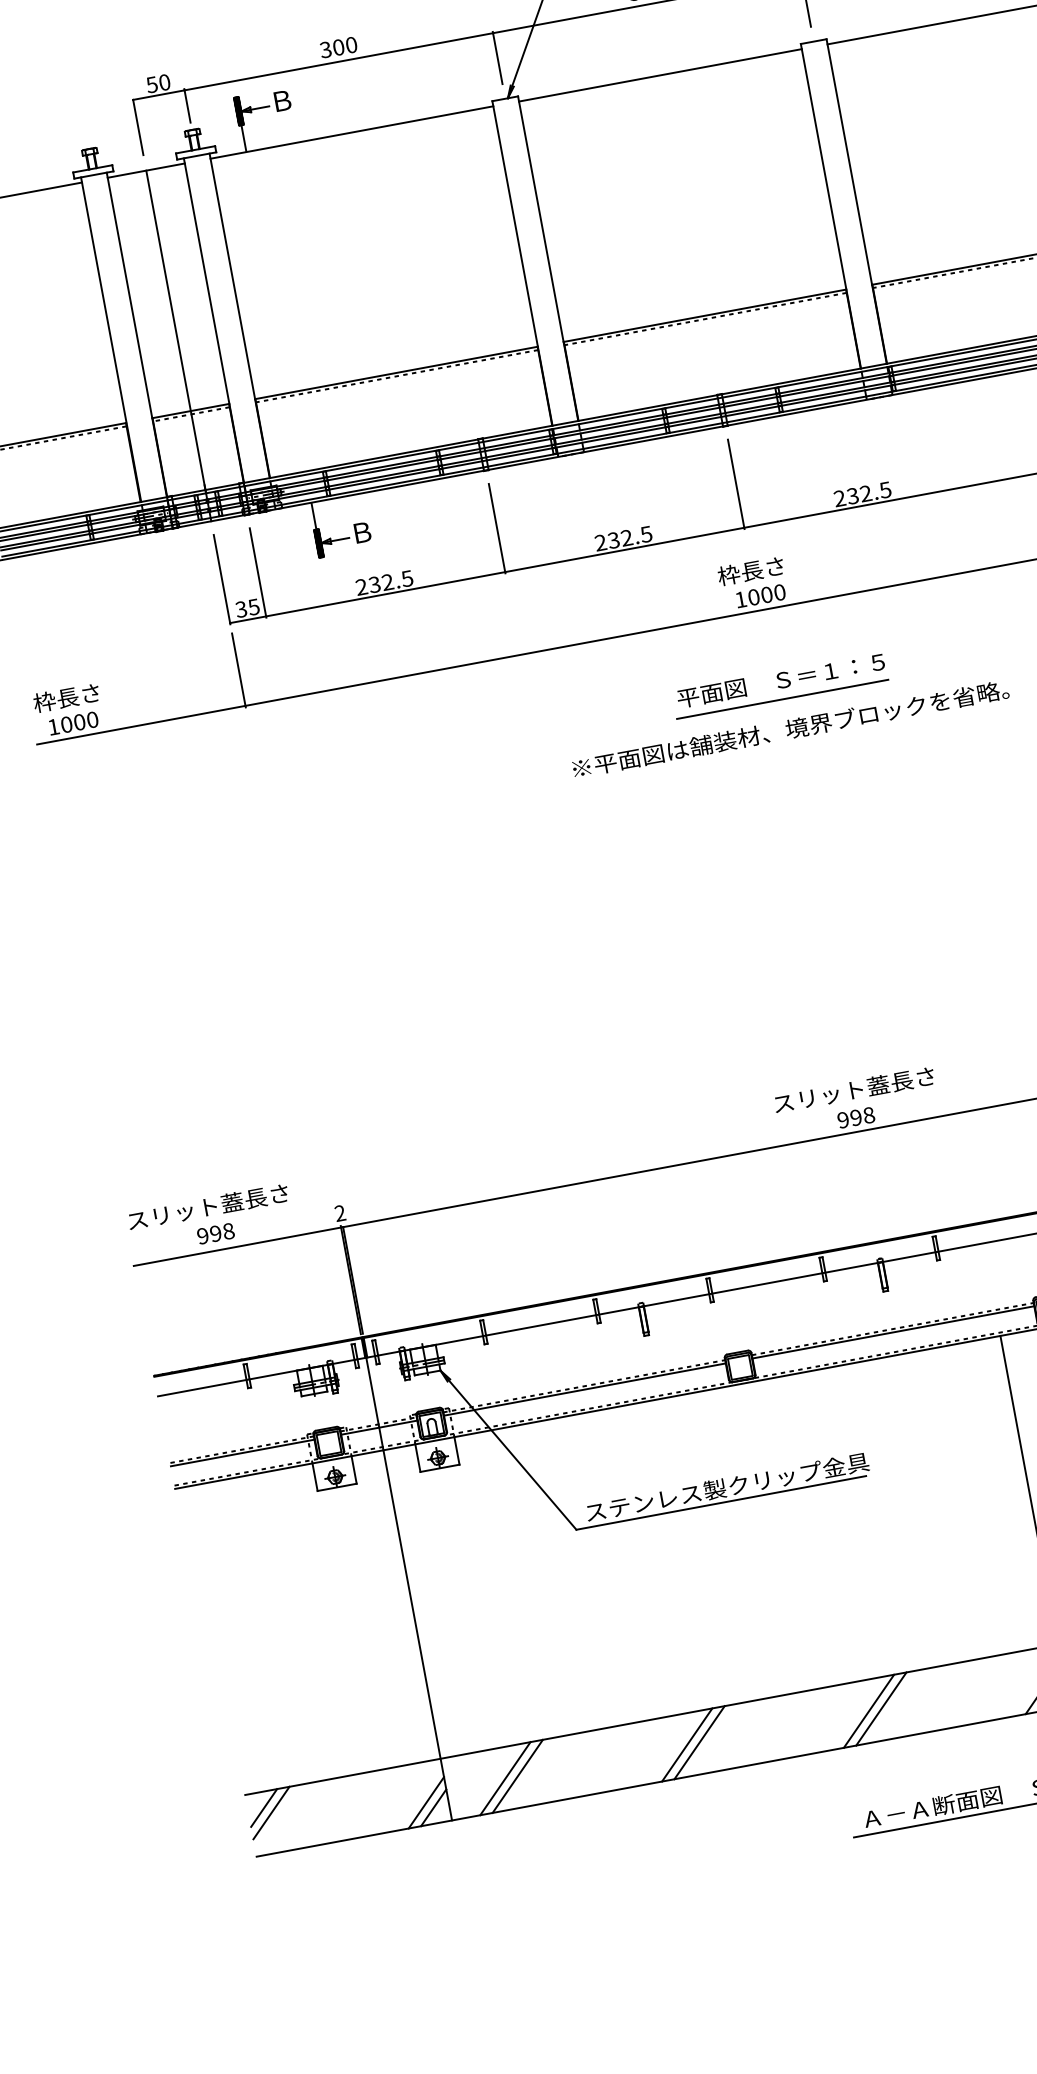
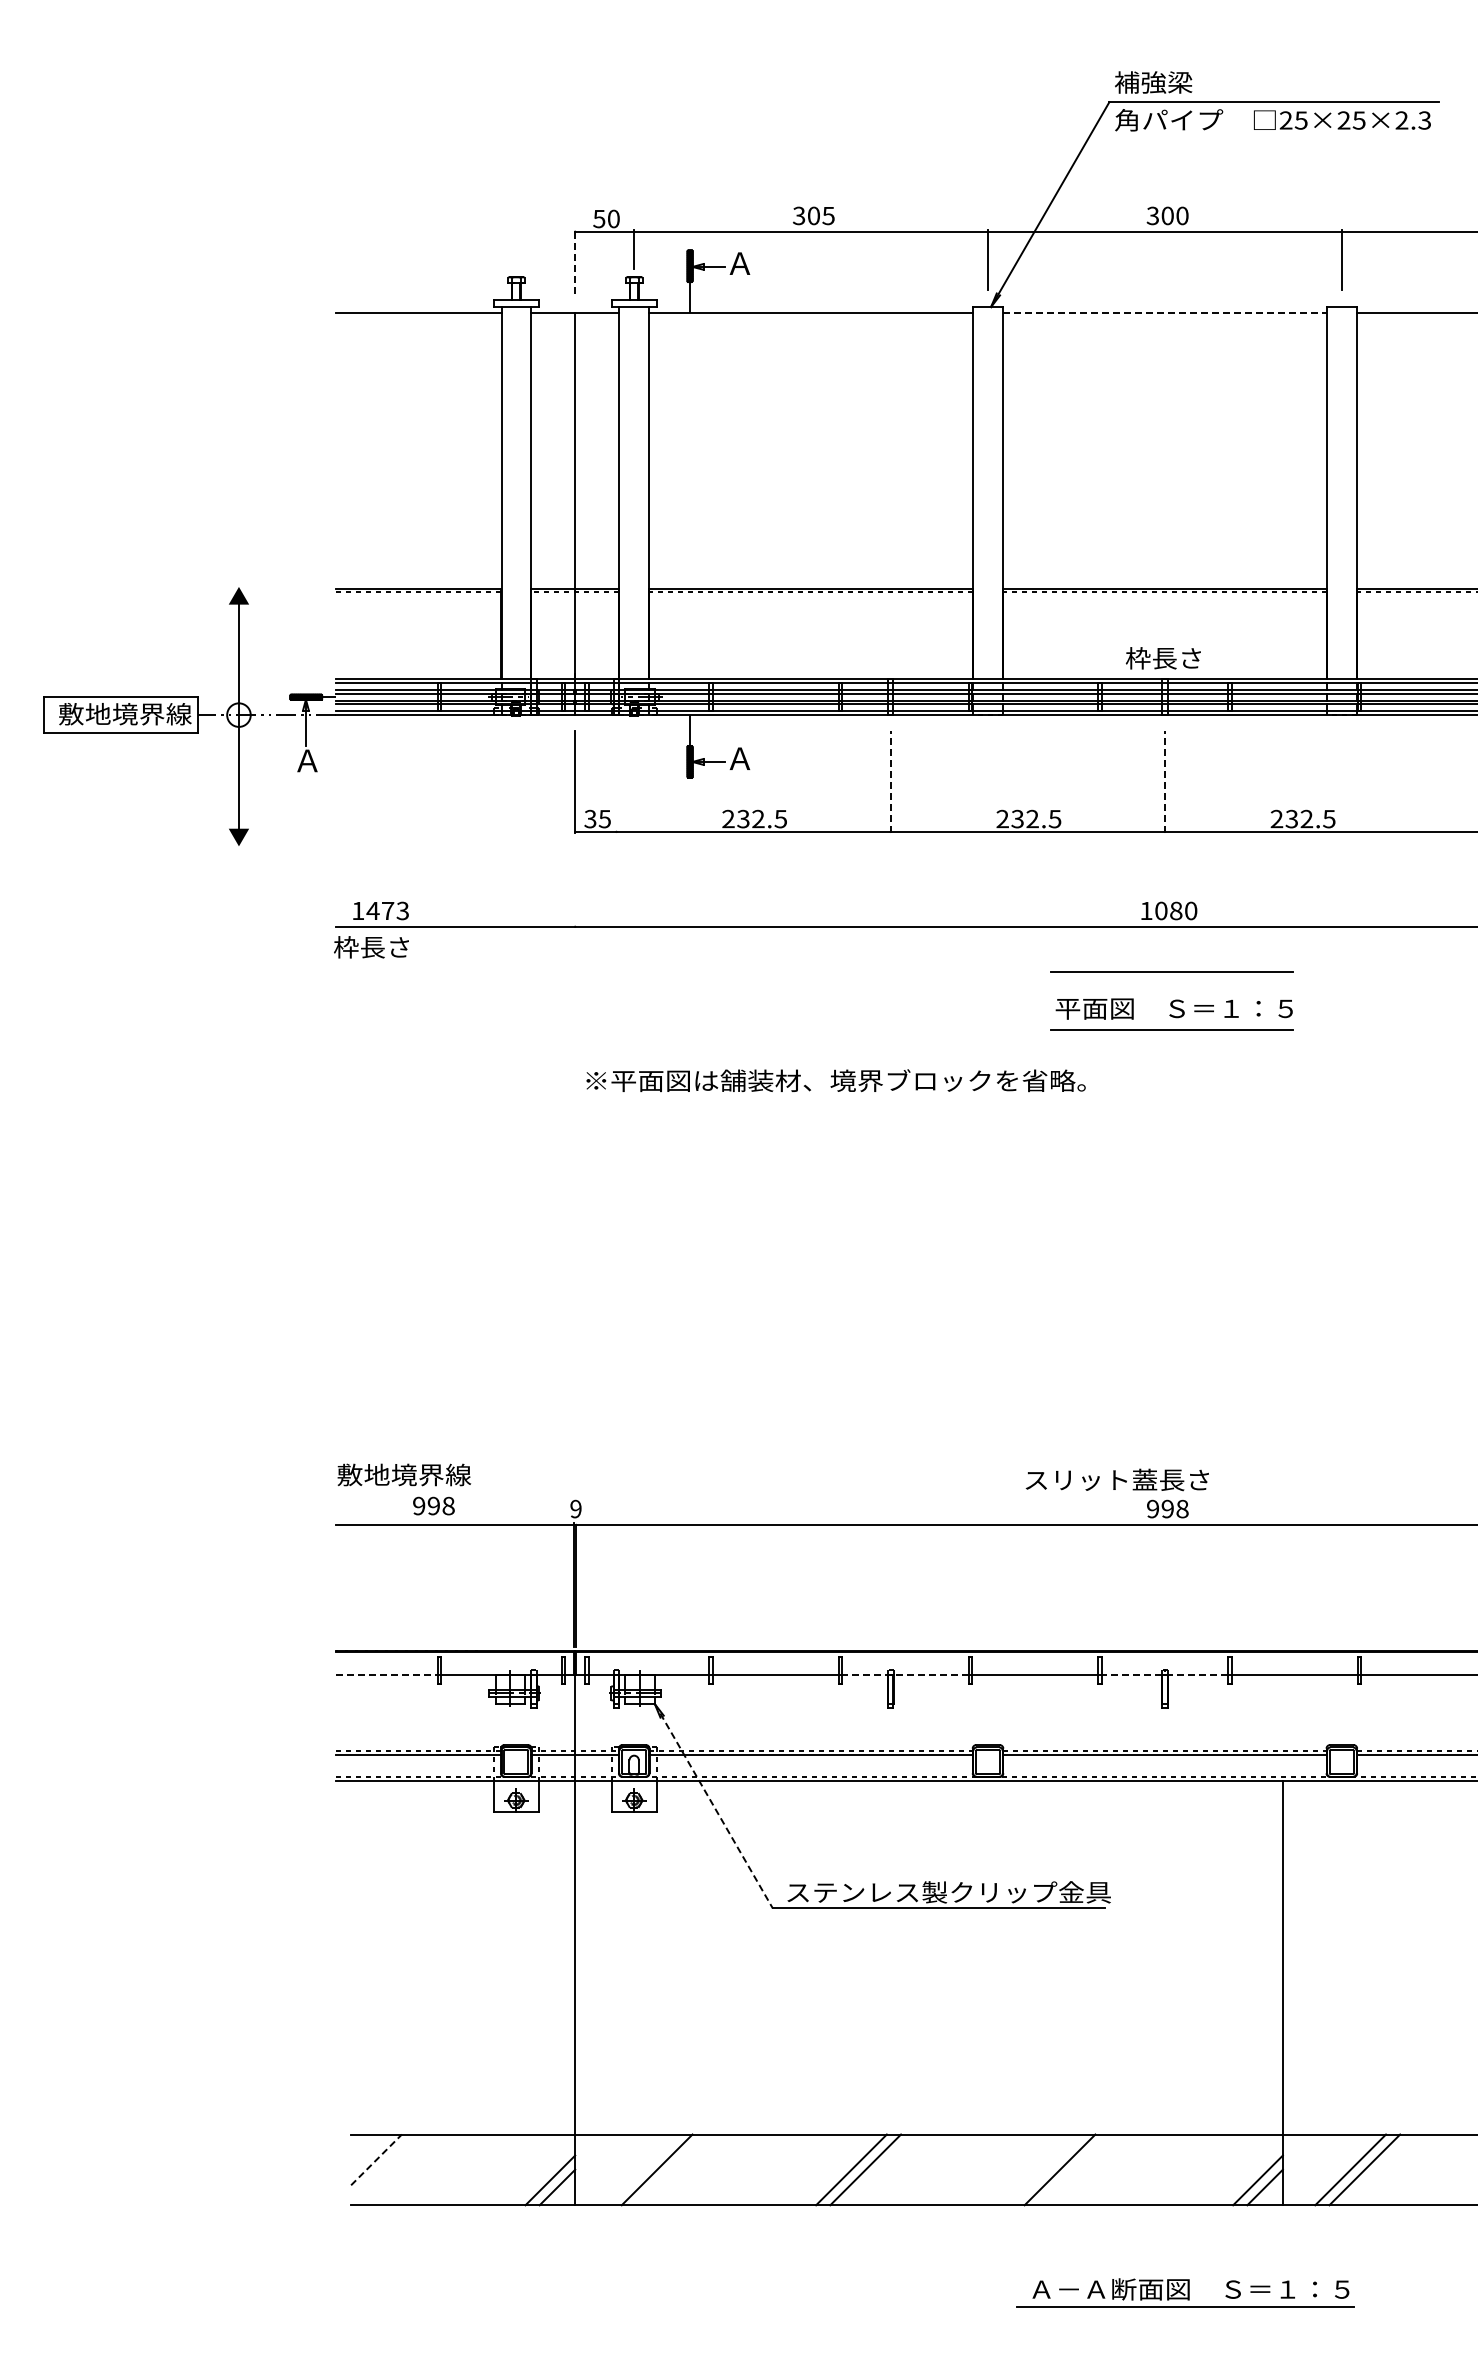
text: (351, 44) -> (828, 215), 300 -> 305
line: (660, 74) -> (1165, 312), solid -> dashed
text: (281, 100) -> (739, 263), Ｂ -> Ａ
line: (138, 127) -> (575, 263), solid -> dashed
line: (735, 483) -> (1164, 781), solid -> dashed
line: (496, 528) -> (890, 781), solid -> dashed
text: (361, 532) -> (739, 758), Ｂ -> Ａ
text: (750, 571) -> (1162, 658), moved
line: (257, 572) -> (616, 781), removed
text: (767, 594) -> (1176, 910), 1000 -> 1080
line: (772, 648) -> (1171, 971), added
line: (239, 669) -> (575, 885), removed
text: (66, 698) -> (371, 947), moved
text: (79, 721) -> (387, 910), 1000 -> 1473
text: (790, 729) -> (835, 1080), moved
text: (853, 1089) -> (1116, 1479), moved
text: (206, 1206) -> (429, 1474), スリット蓋長さ -> 敷地境界線
text: (339, 1213) -> (575, 1509), 2 -> 9
line: (880, 1262) -> (1164, 1674), solid -> dashed
line: (653, 1304) -> (904, 1674), solid -> dashed
line: (202, 1388) -> (387, 1674), solid -> dashed
line: (509, 1450) -> (714, 1806), solid -> dashed
line: (880, 1708) -> (1073, 2169), removed
line: (504, 1778) -> (642, 2169), removed
line: (264, 1807) -> (369, 2152), removed
line: (271, 1812) -> (376, 2159), solid -> dashed

